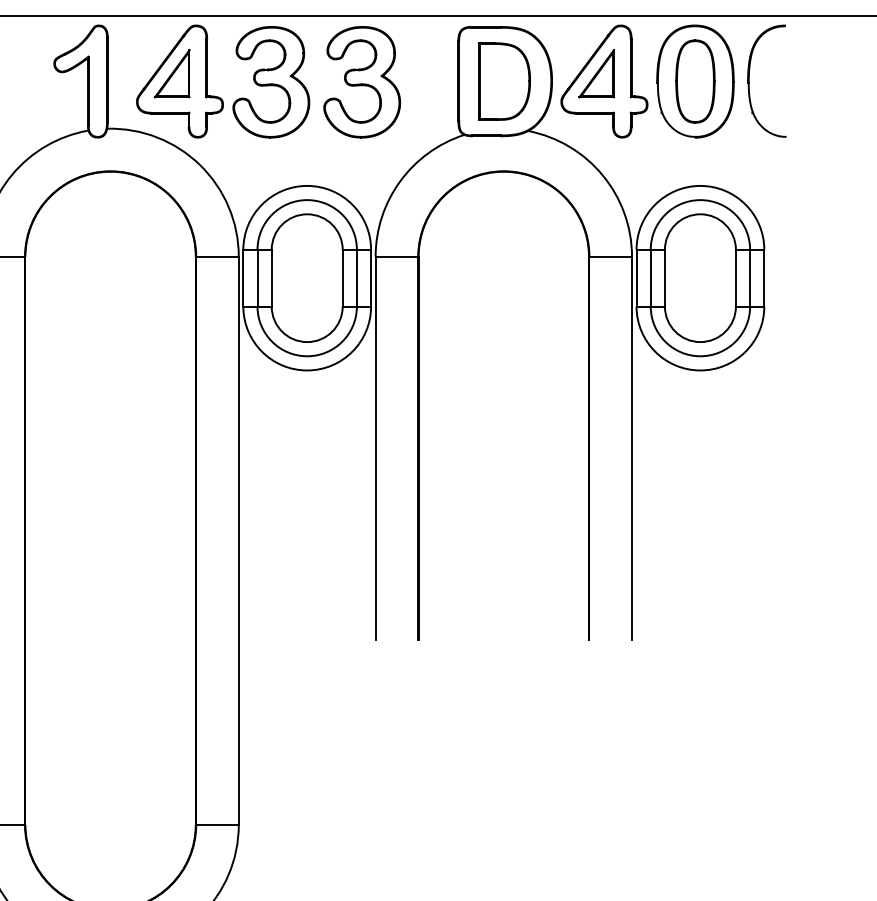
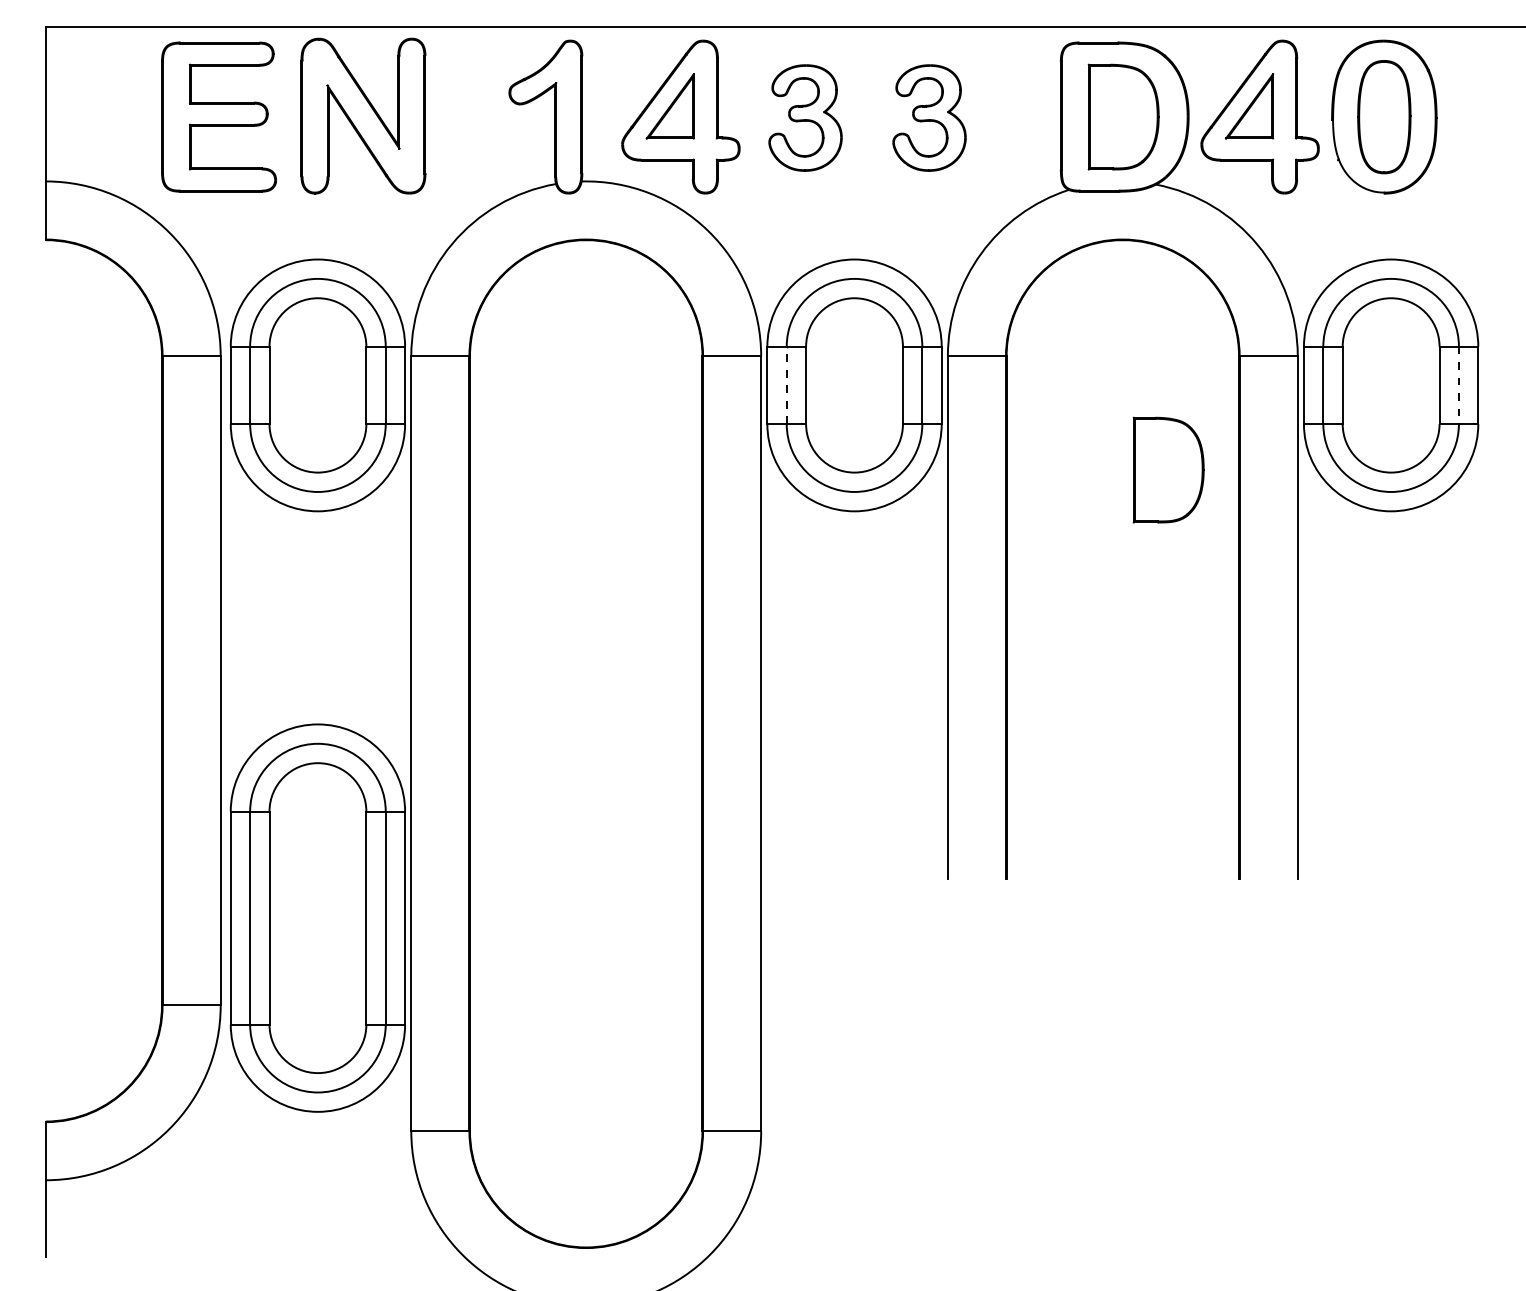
part: (749, 77) -> (1458, 111), removed
part: (271, 81) -> (805, 117), size x0.7
part: (362, 81) -> (929, 117), size x0.7
line: (257, 278) -> (786, 385), solid -> dashed
line: (749, 278) -> (1458, 385), solid -> dashed
part: (537, 339) -> (1168, 469), added

